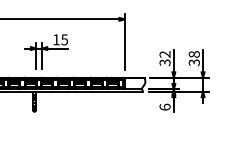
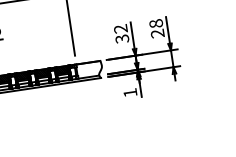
text: (194, 62) -> (157, 33), 38 -> 28
text: (164, 106) -> (129, 92), 6 -> 1

